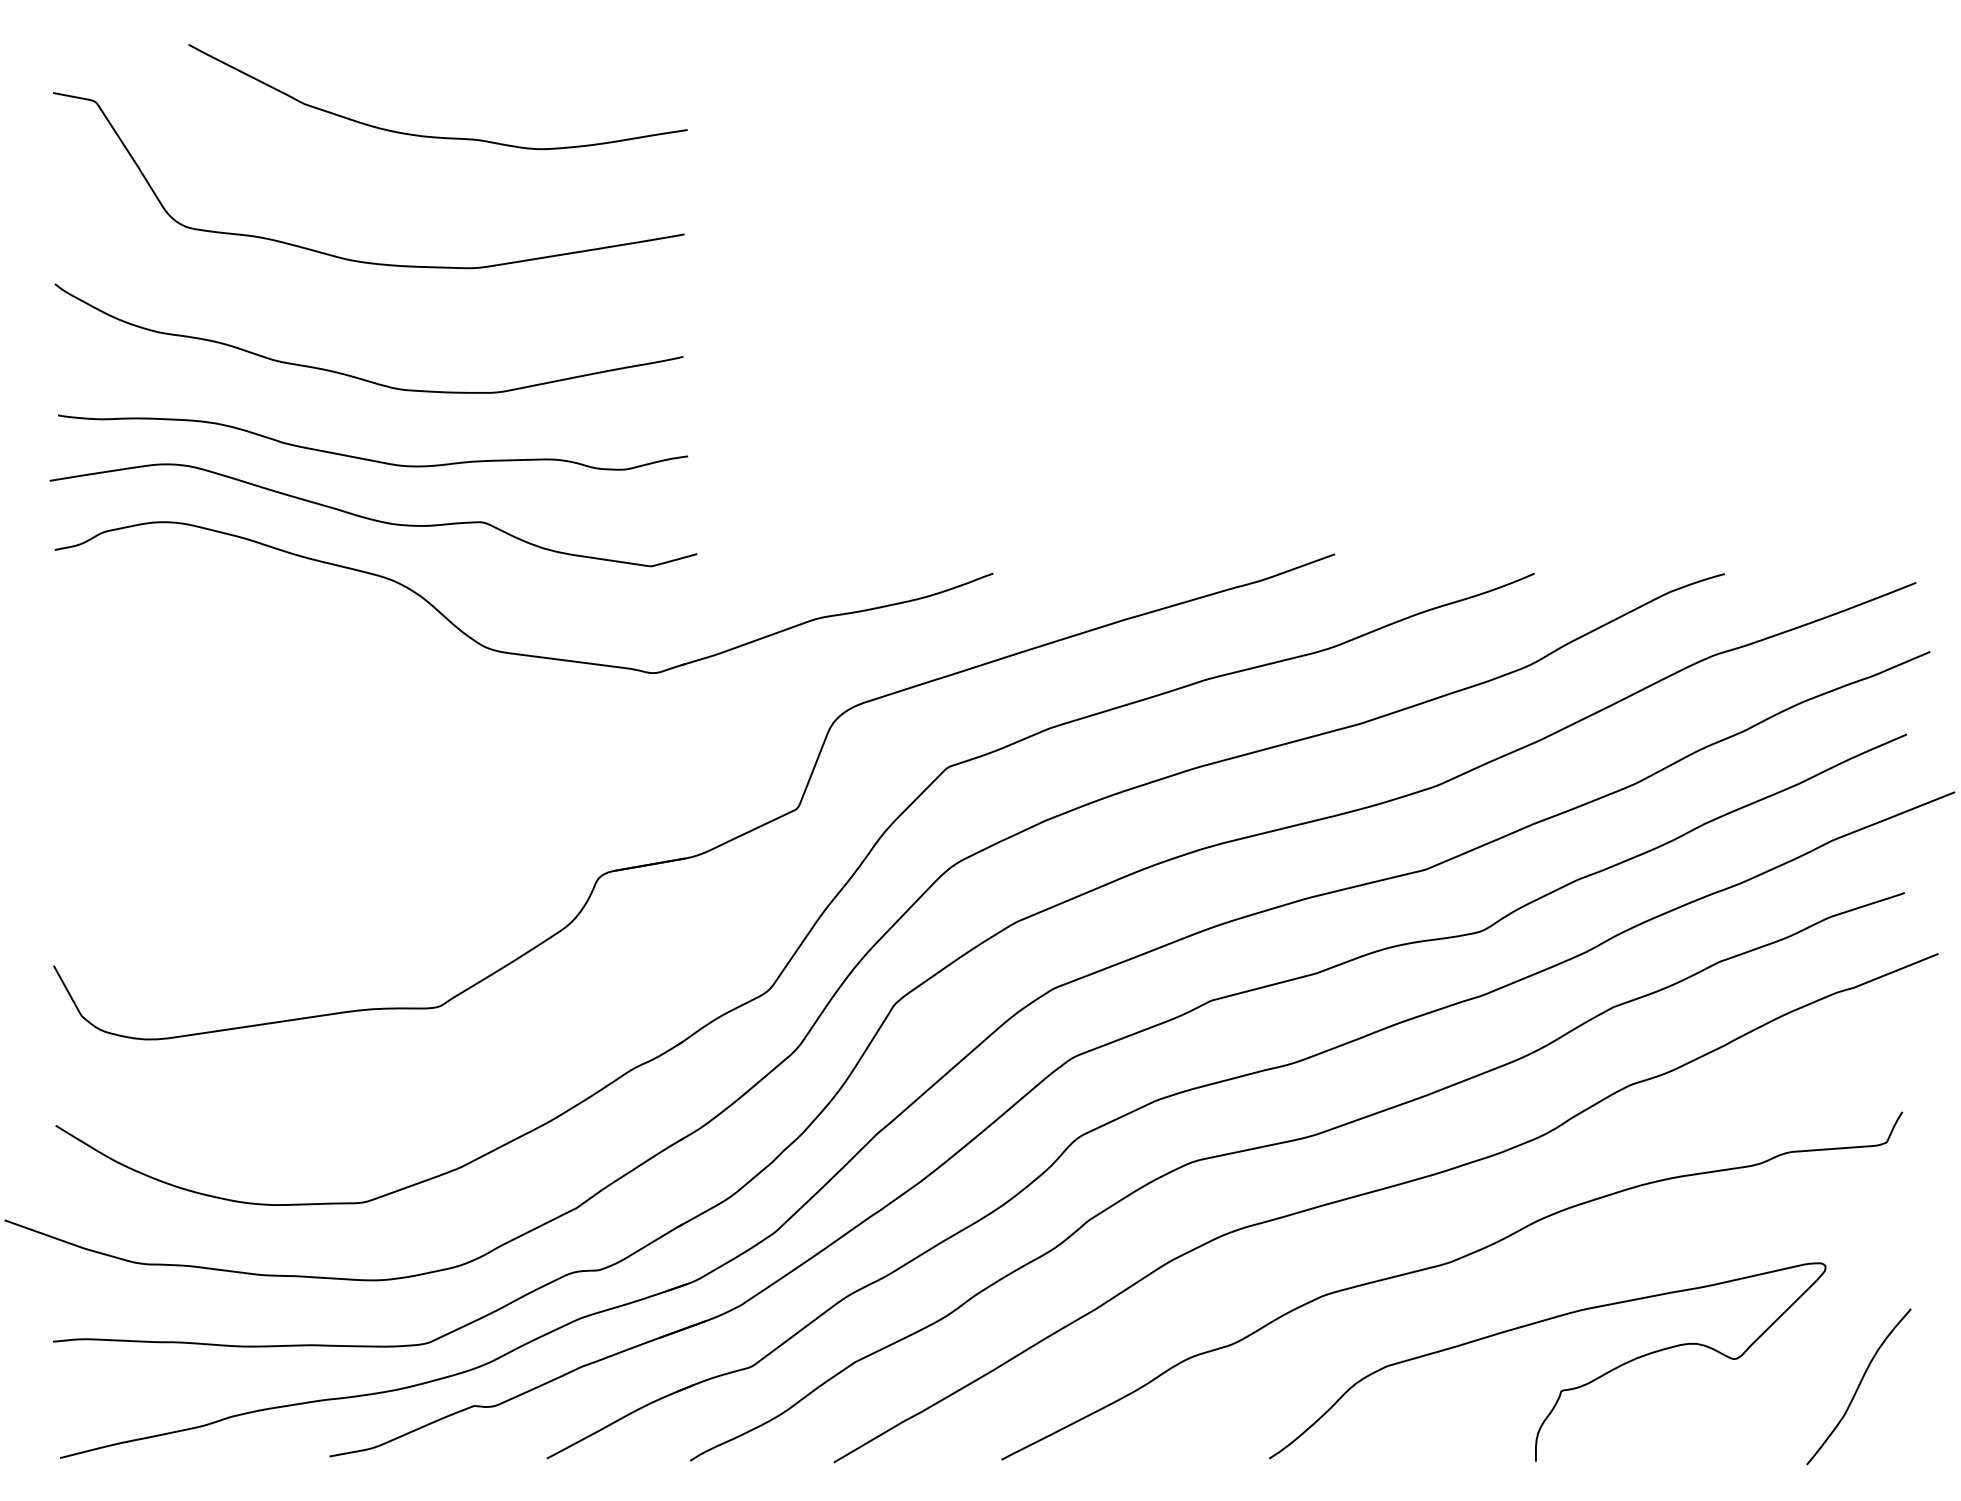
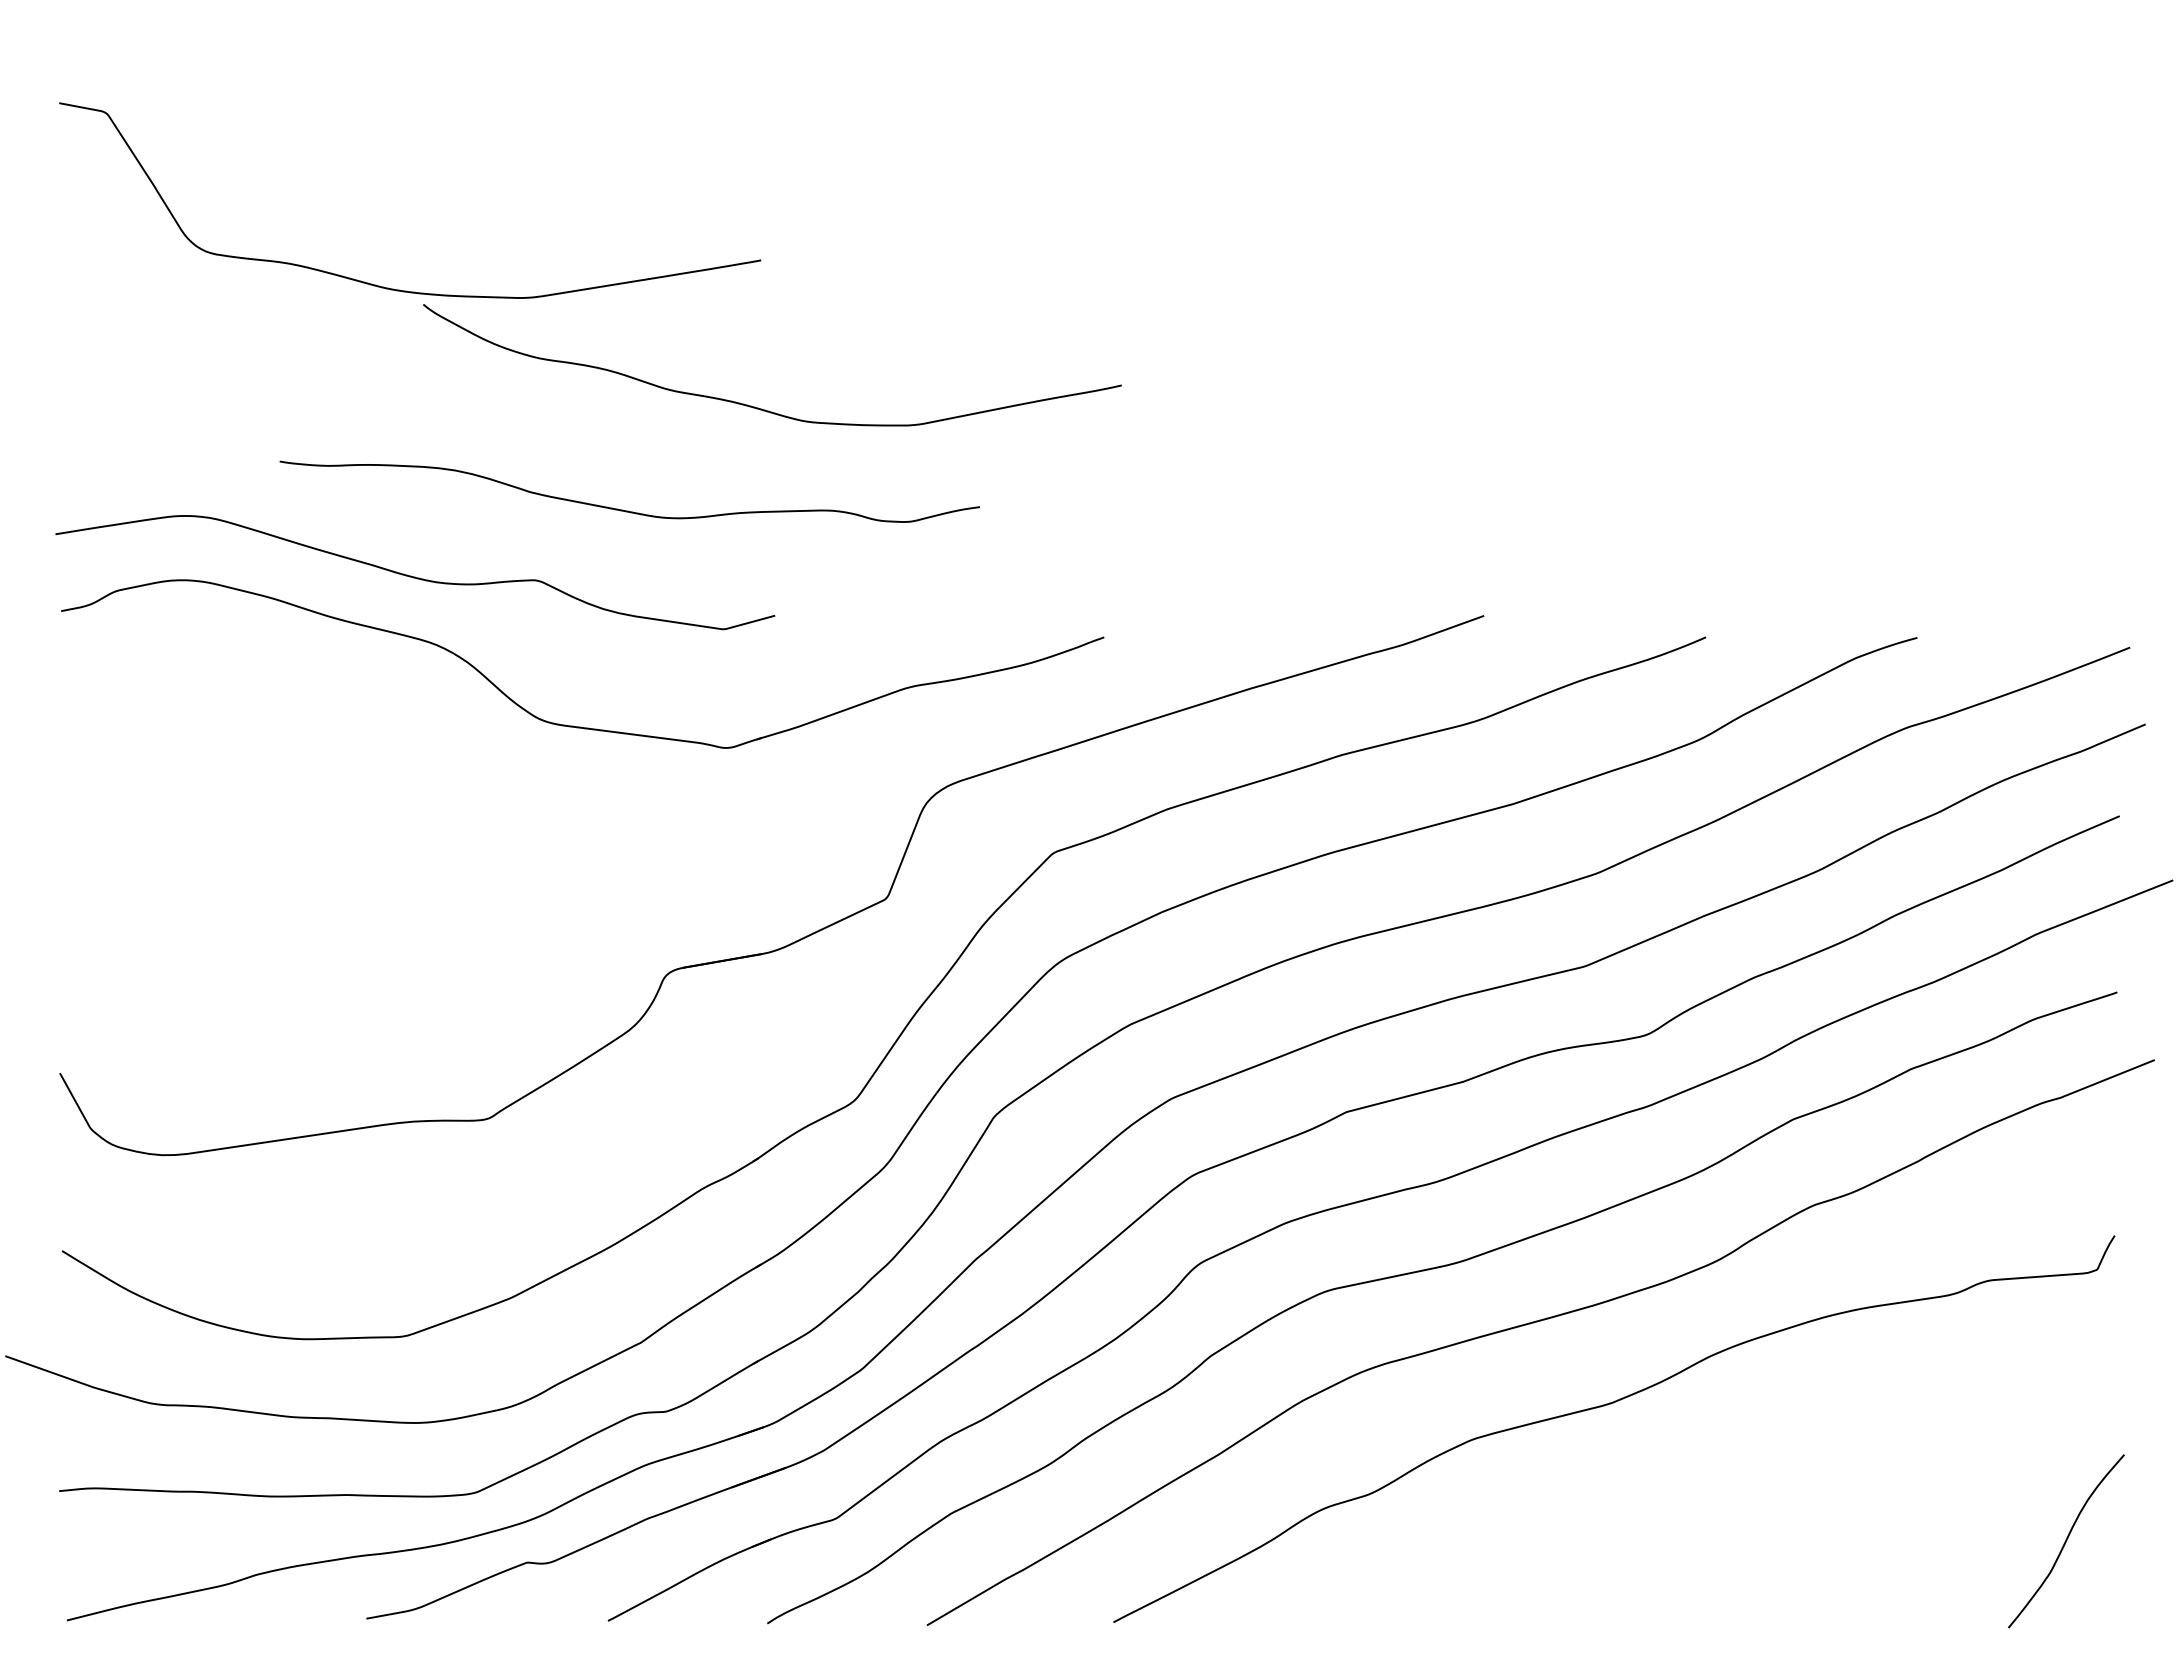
curve: (437, 136) -> (486, 151), removed
curve: (356, 376) -> (758, 407), moved
curve: (367, 458) -> (623, 509), moved
curve: (1562, 1389) -> (1736, 1544), removed

